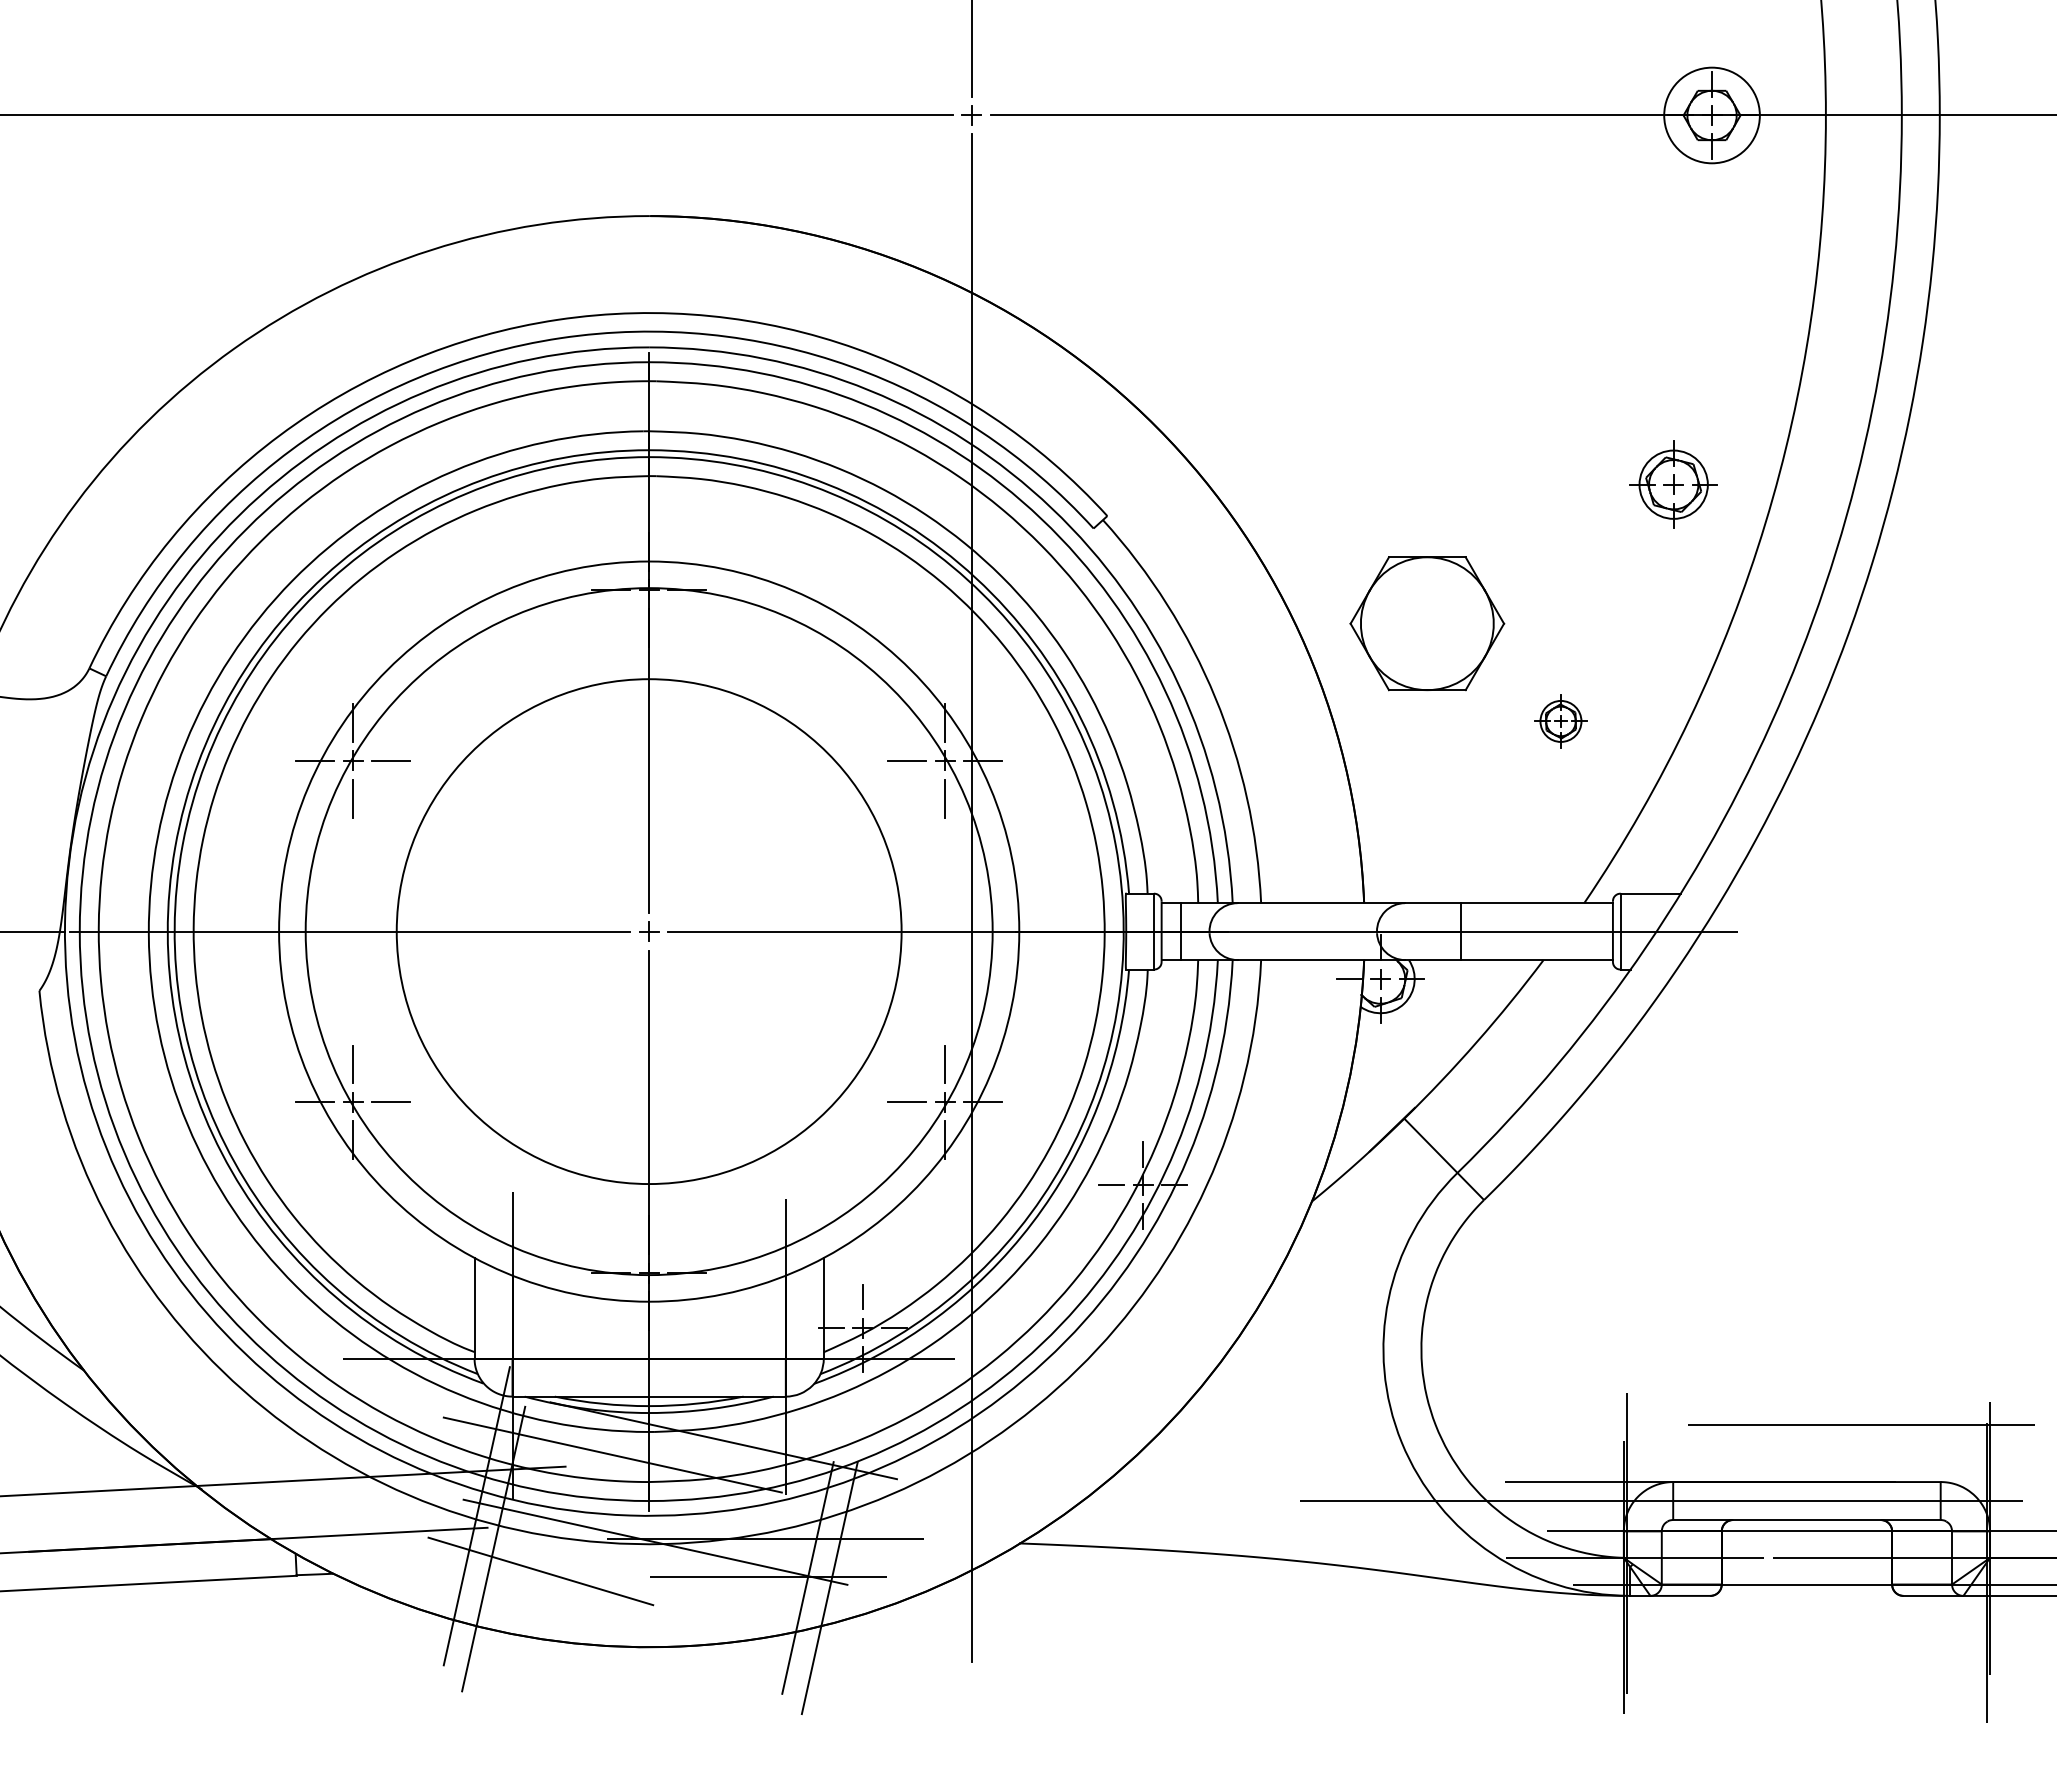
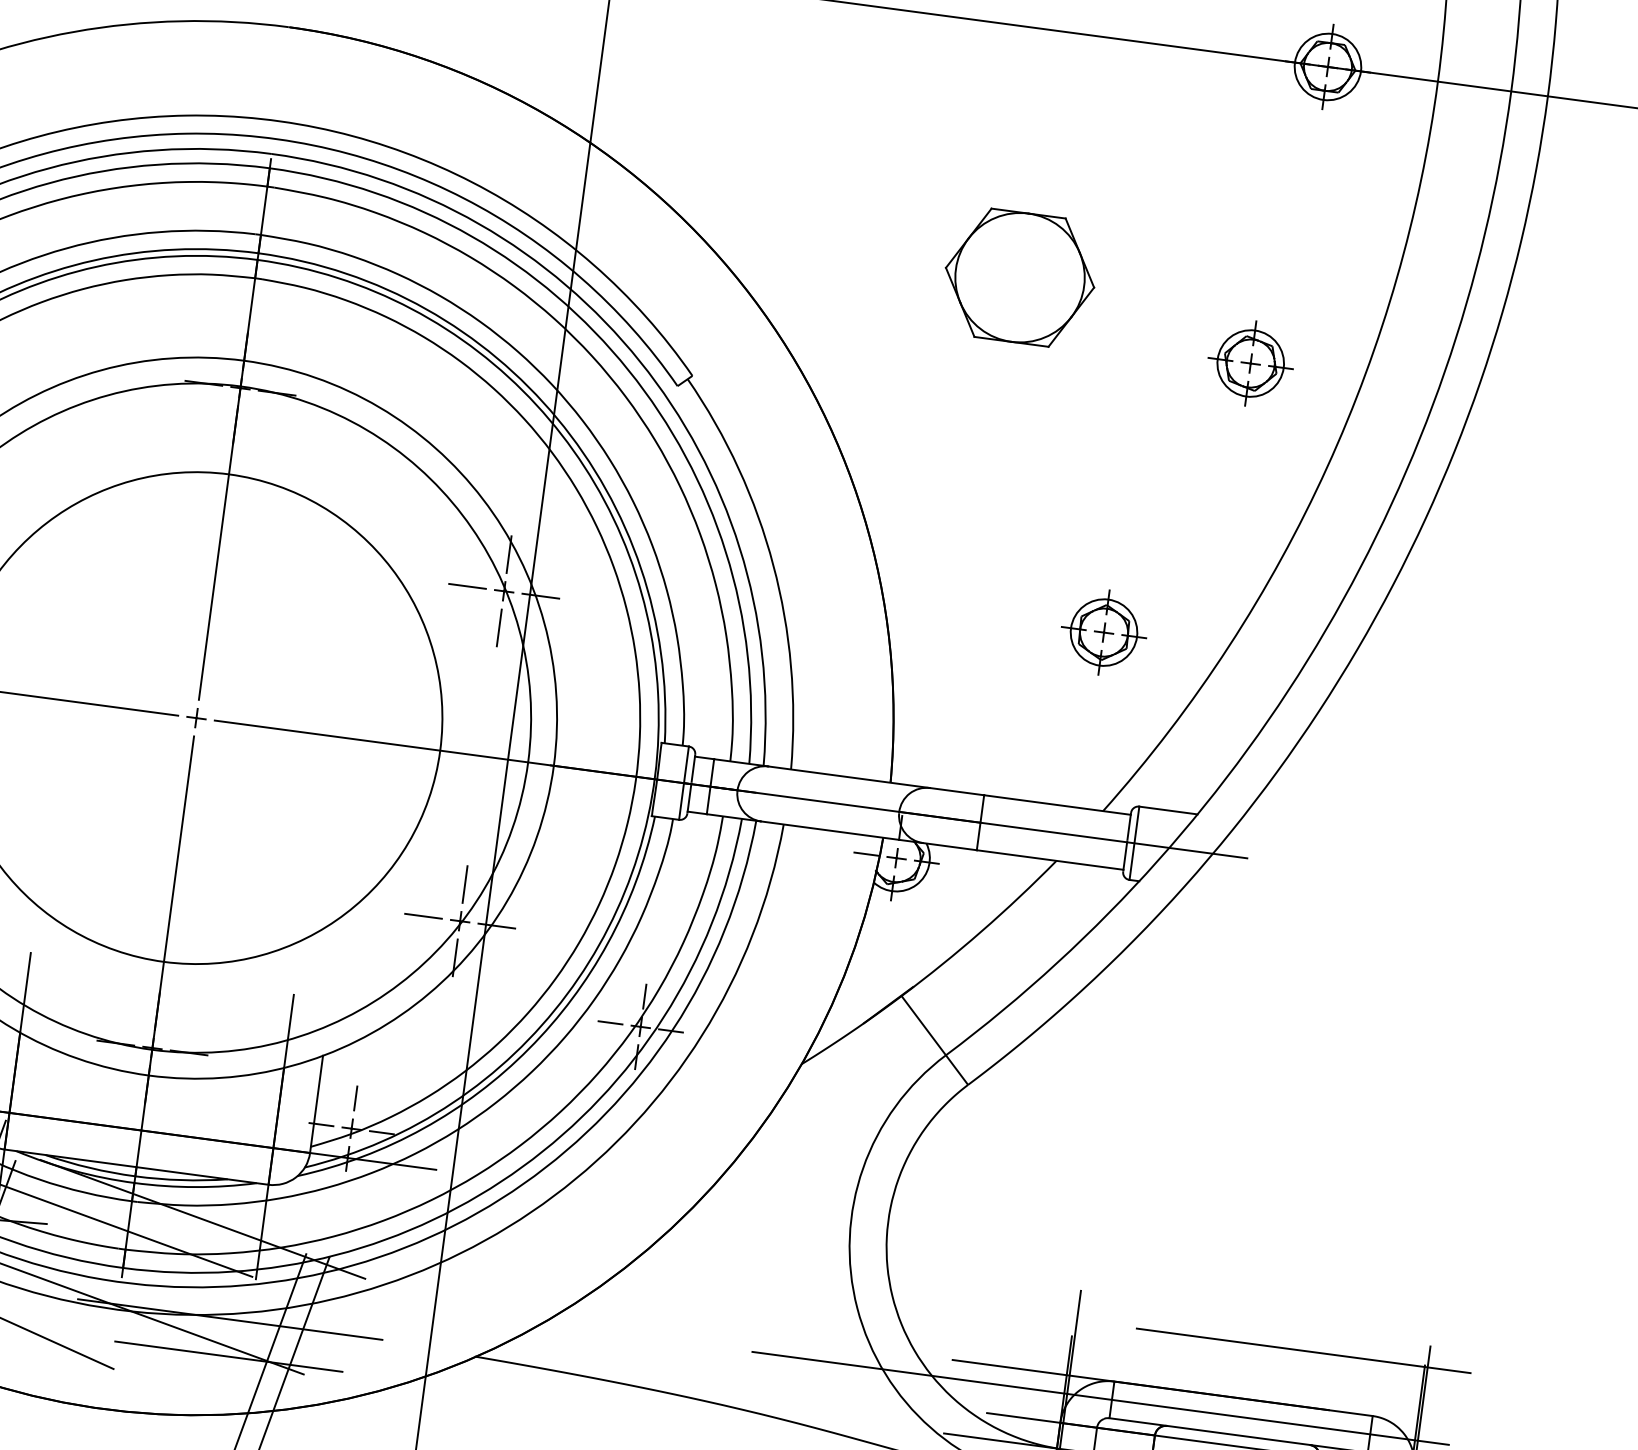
circle: (1711, 115) -> (1327, 66), size x0.71
part: (1673, 484) -> (1250, 363), moved
part: (1427, 623) -> (1020, 277), moved
part: (1560, 721) -> (1103, 632), size x1.67

